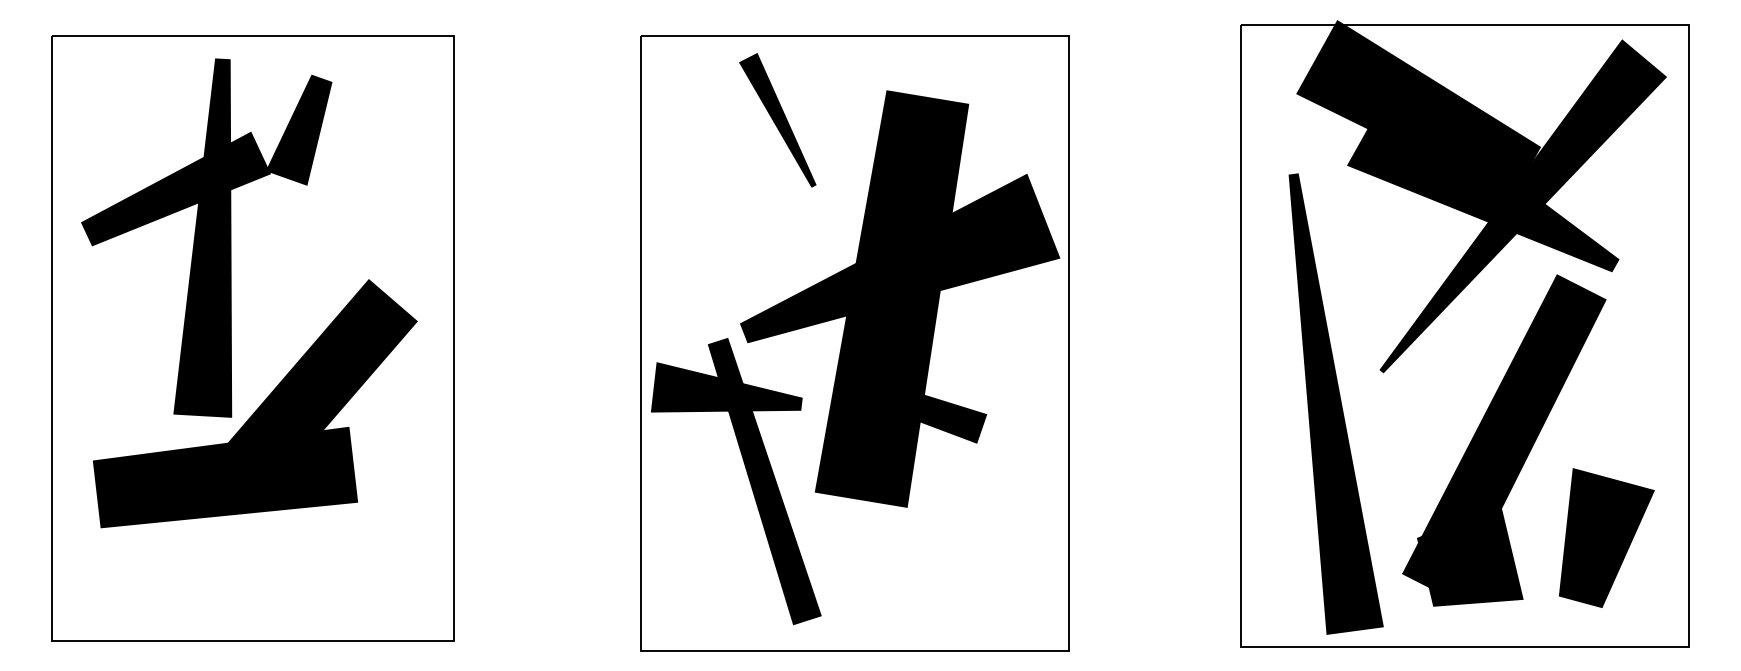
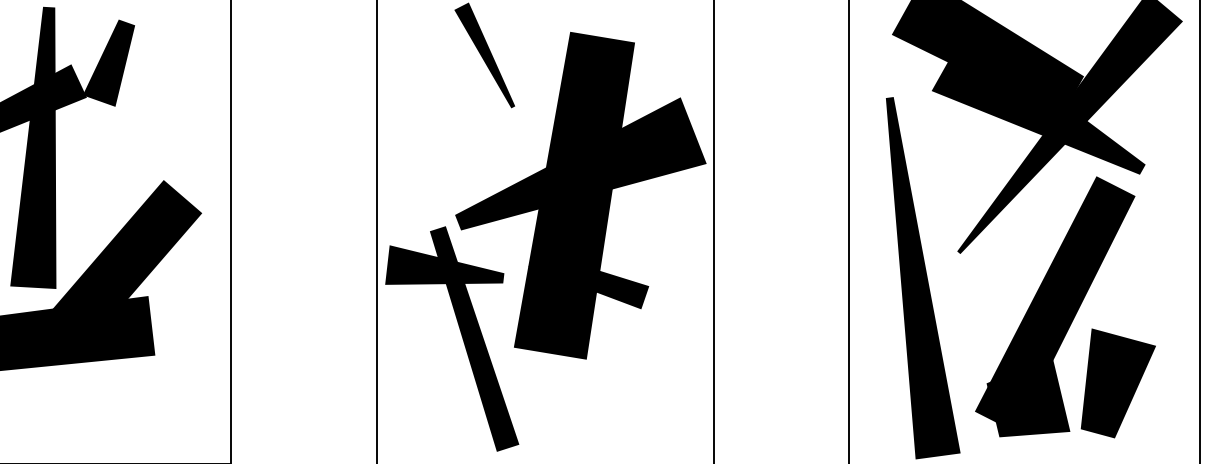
line: (1606, 537) -> (1118, 382), moved

